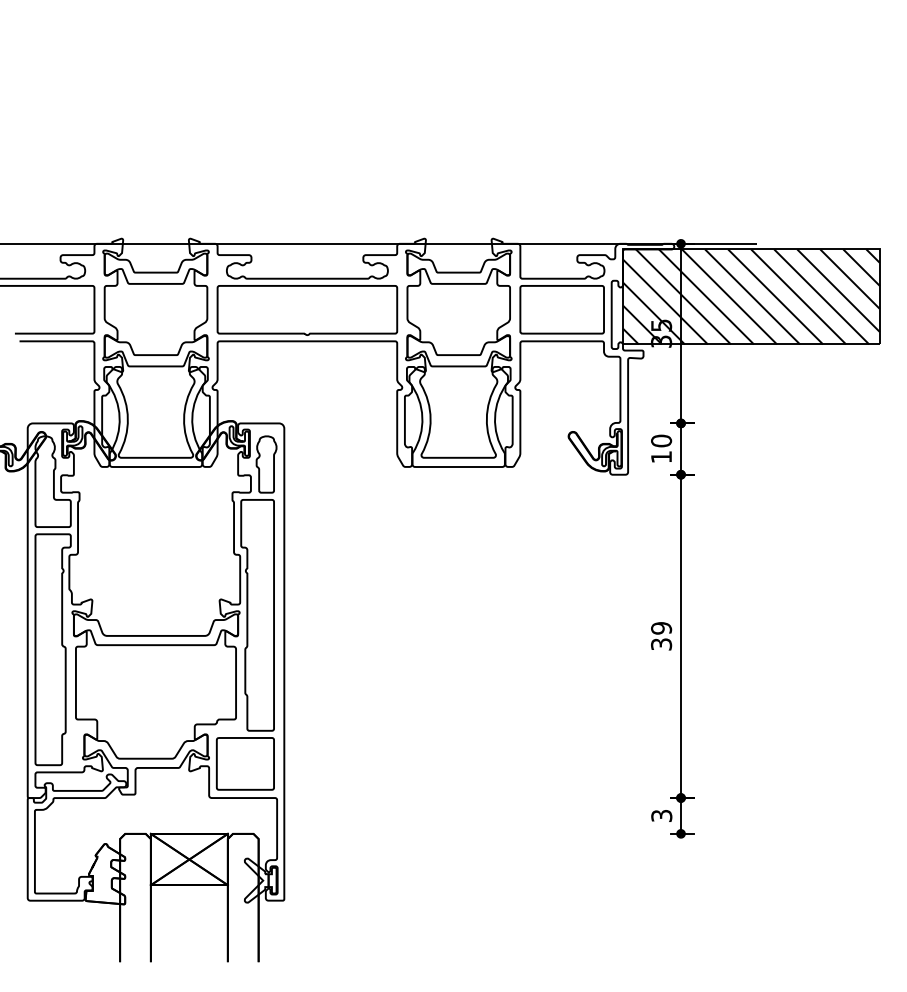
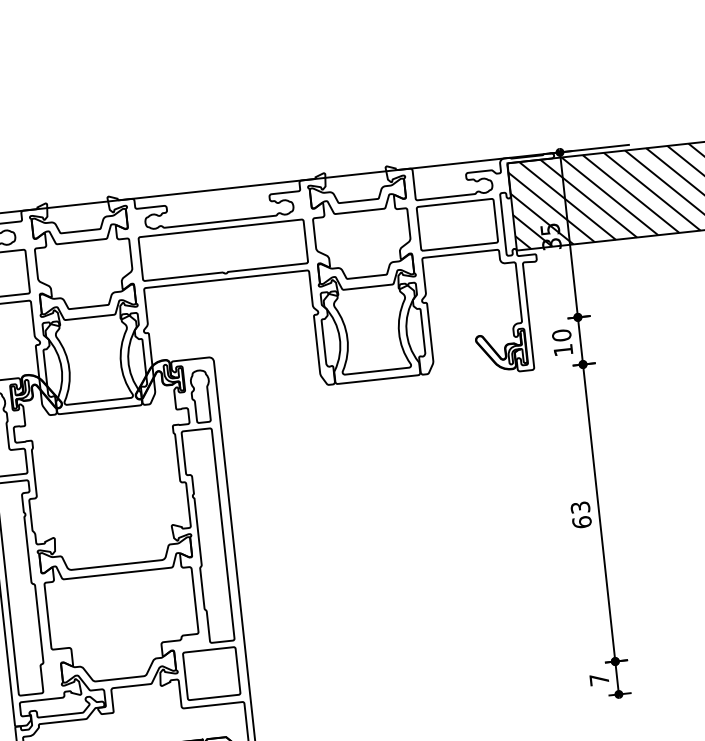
text: (661, 636) -> (581, 515), 39 -> 63
text: (661, 815) -> (599, 679), 3 -> 7

